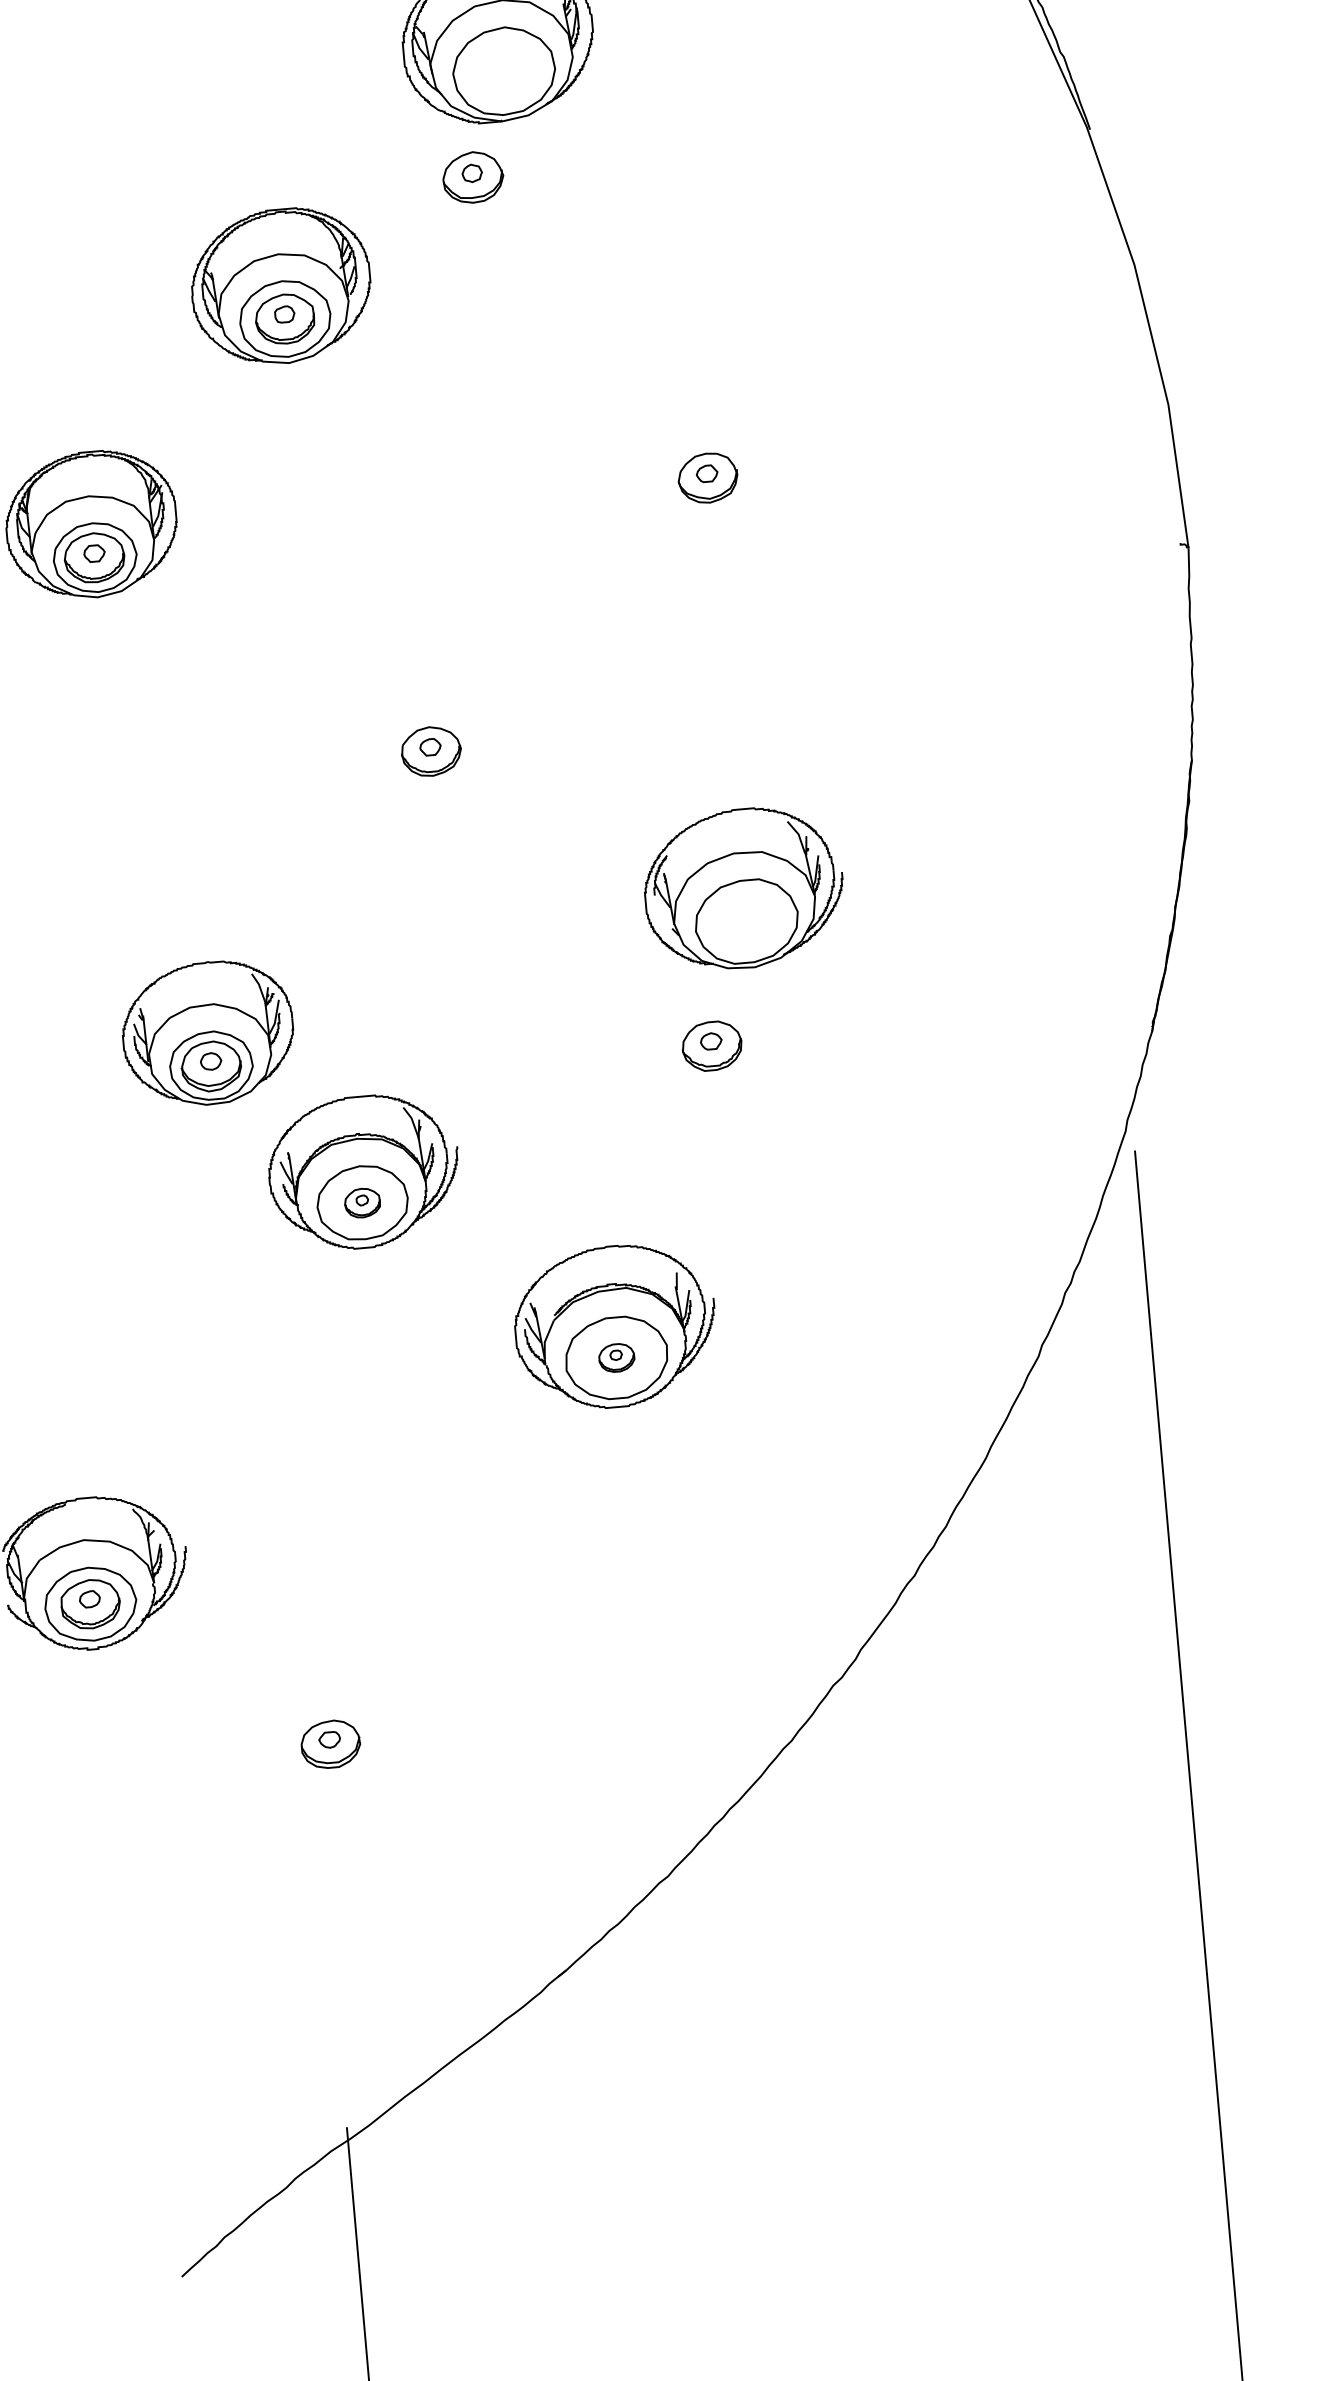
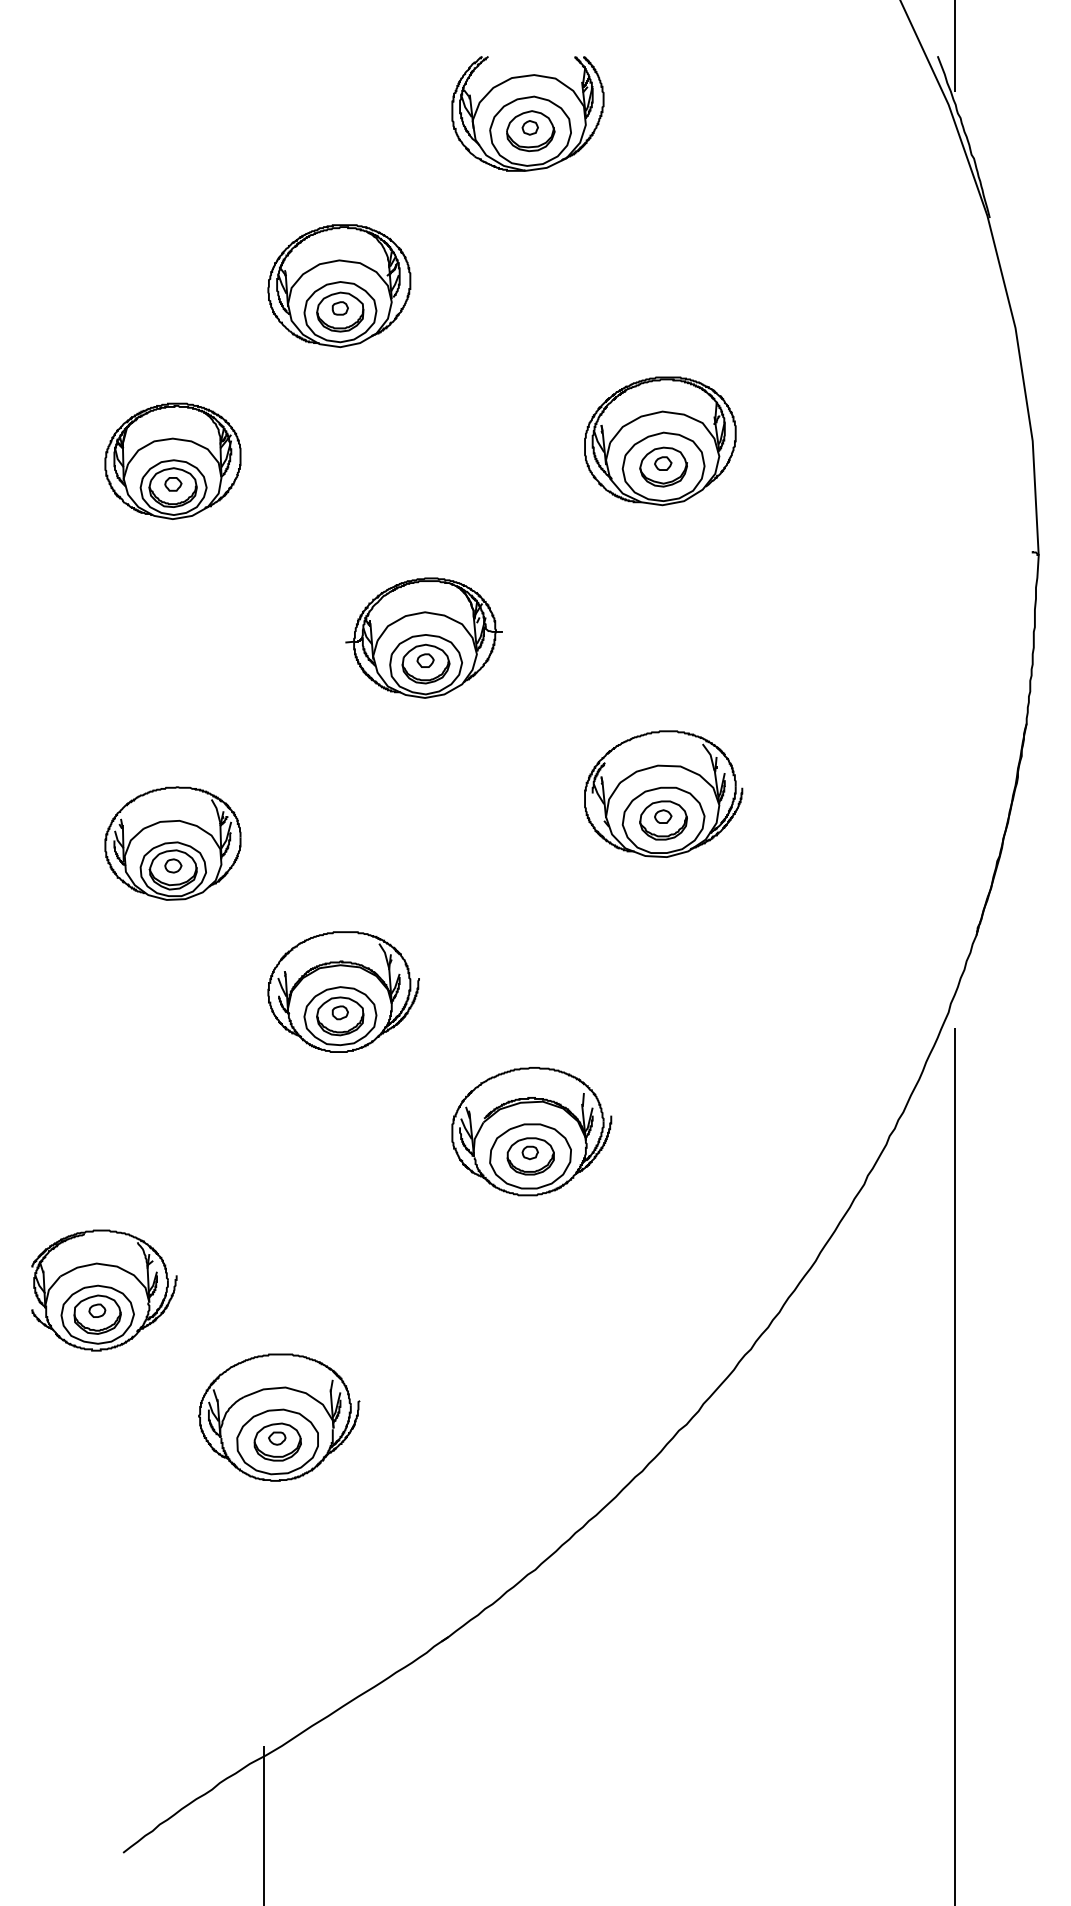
part: (472, 177) -> (530, 131), moved
part: (701, 446) -> (660, 441), added
part: (425, 718) -> (423, 637), added
part: (207, 1033) -> (172, 843), moved
part: (712, 1046) -> (663, 820), moved
part: (362, 1203) -> (340, 1016), size x1.67
part: (616, 1358) -> (530, 1156), size x1.67
part: (330, 1713) -> (279, 1417), added

